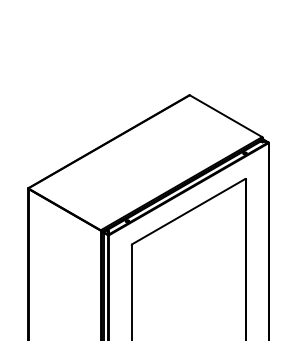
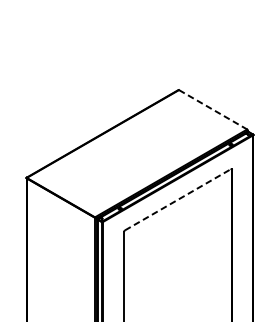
line: (226, 116) -> (213, 110), solid -> dashed
line: (188, 211) -> (177, 199), solid -> dashed

